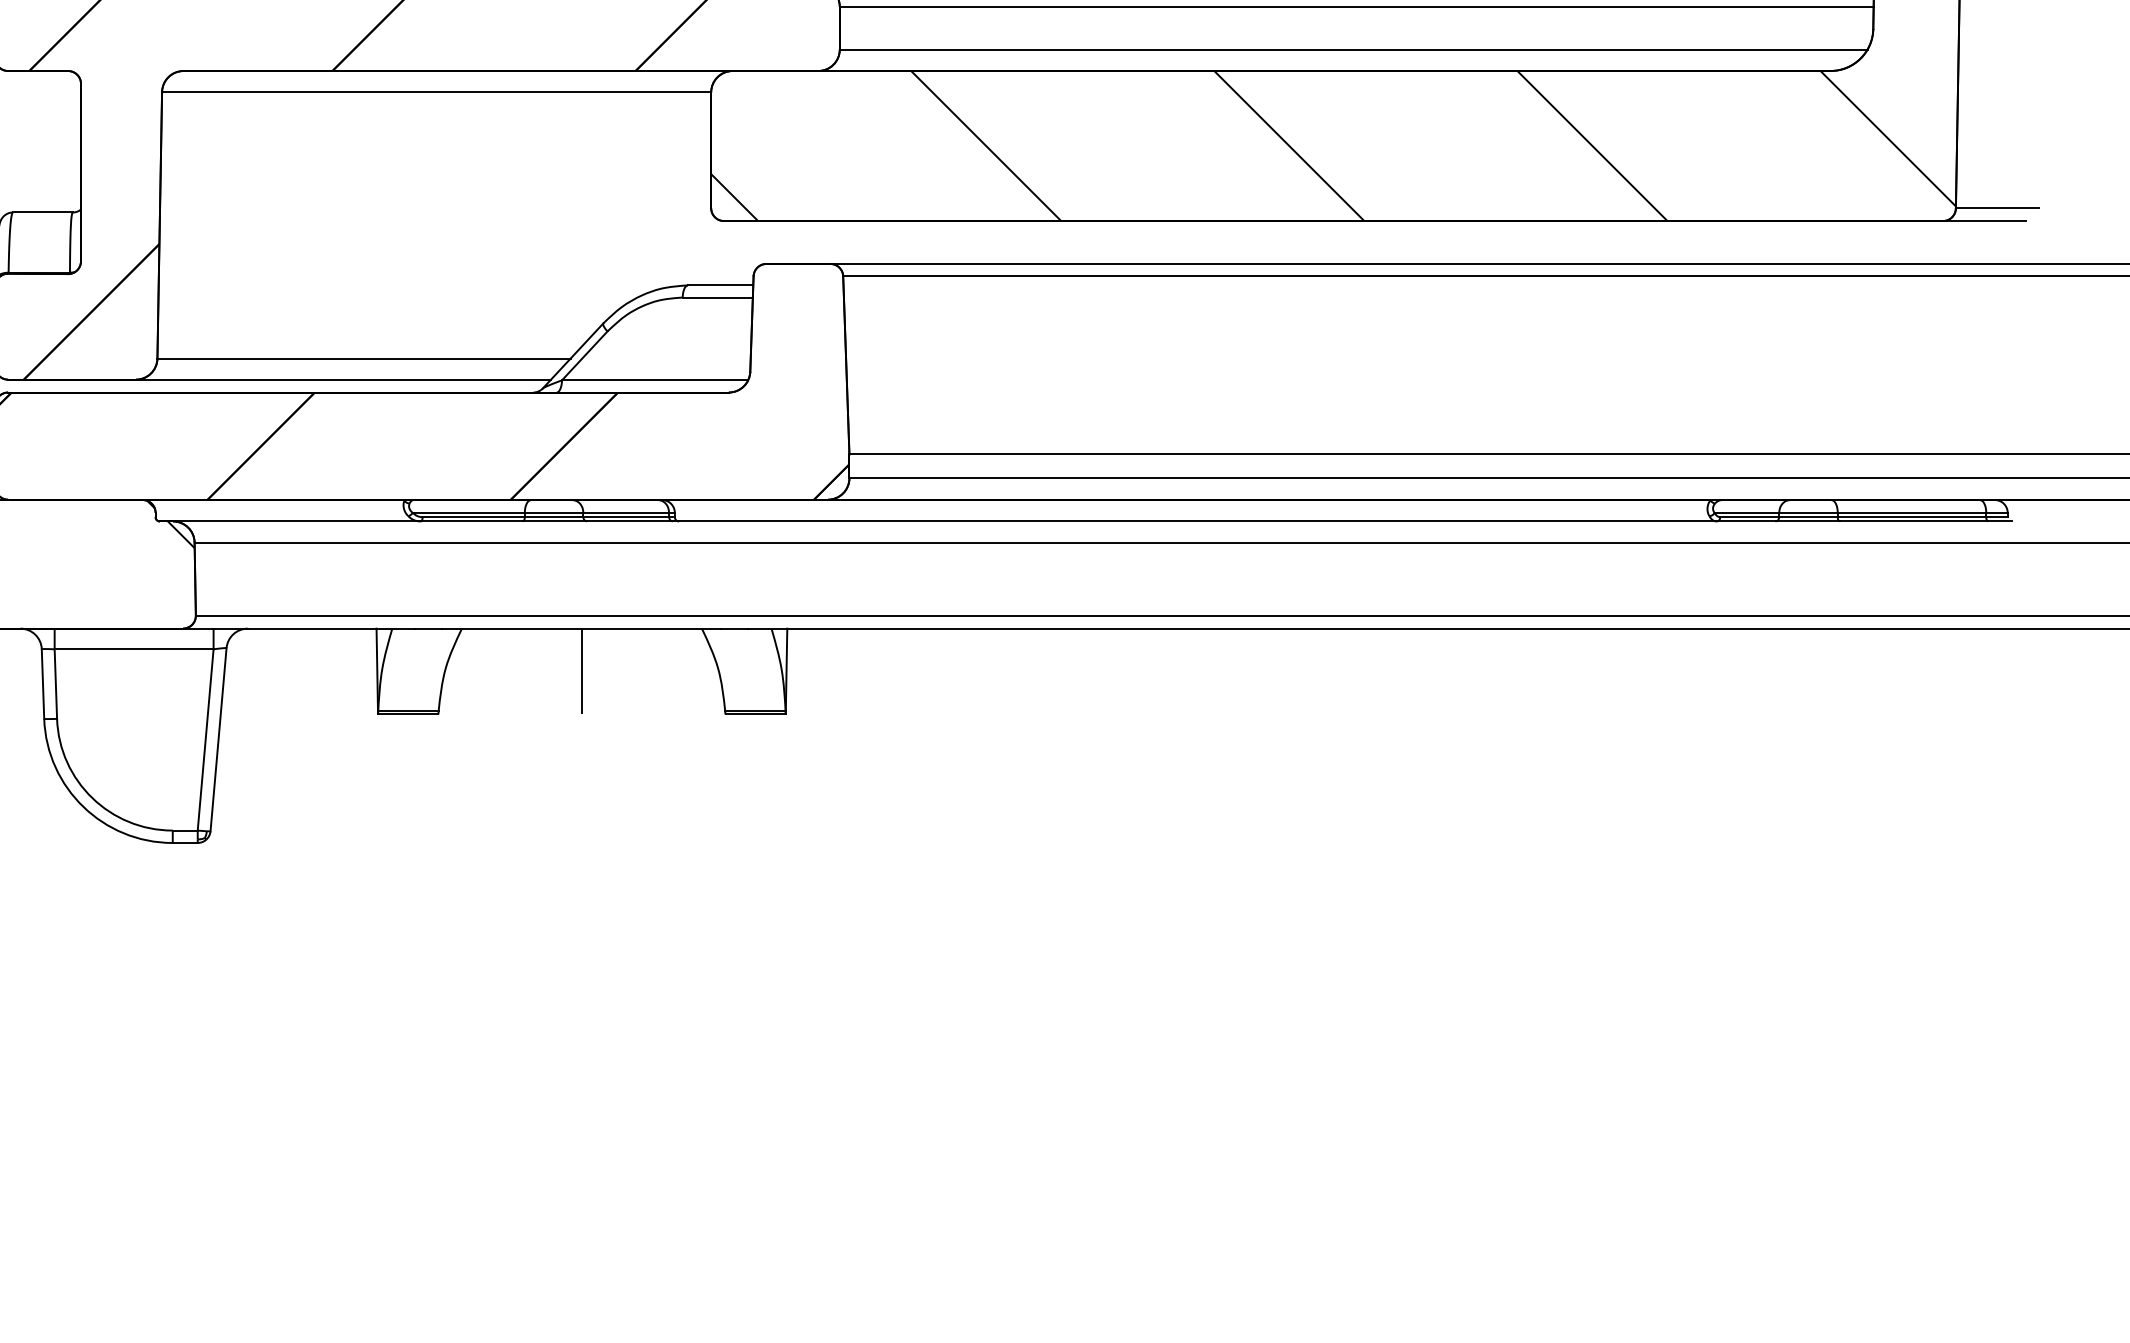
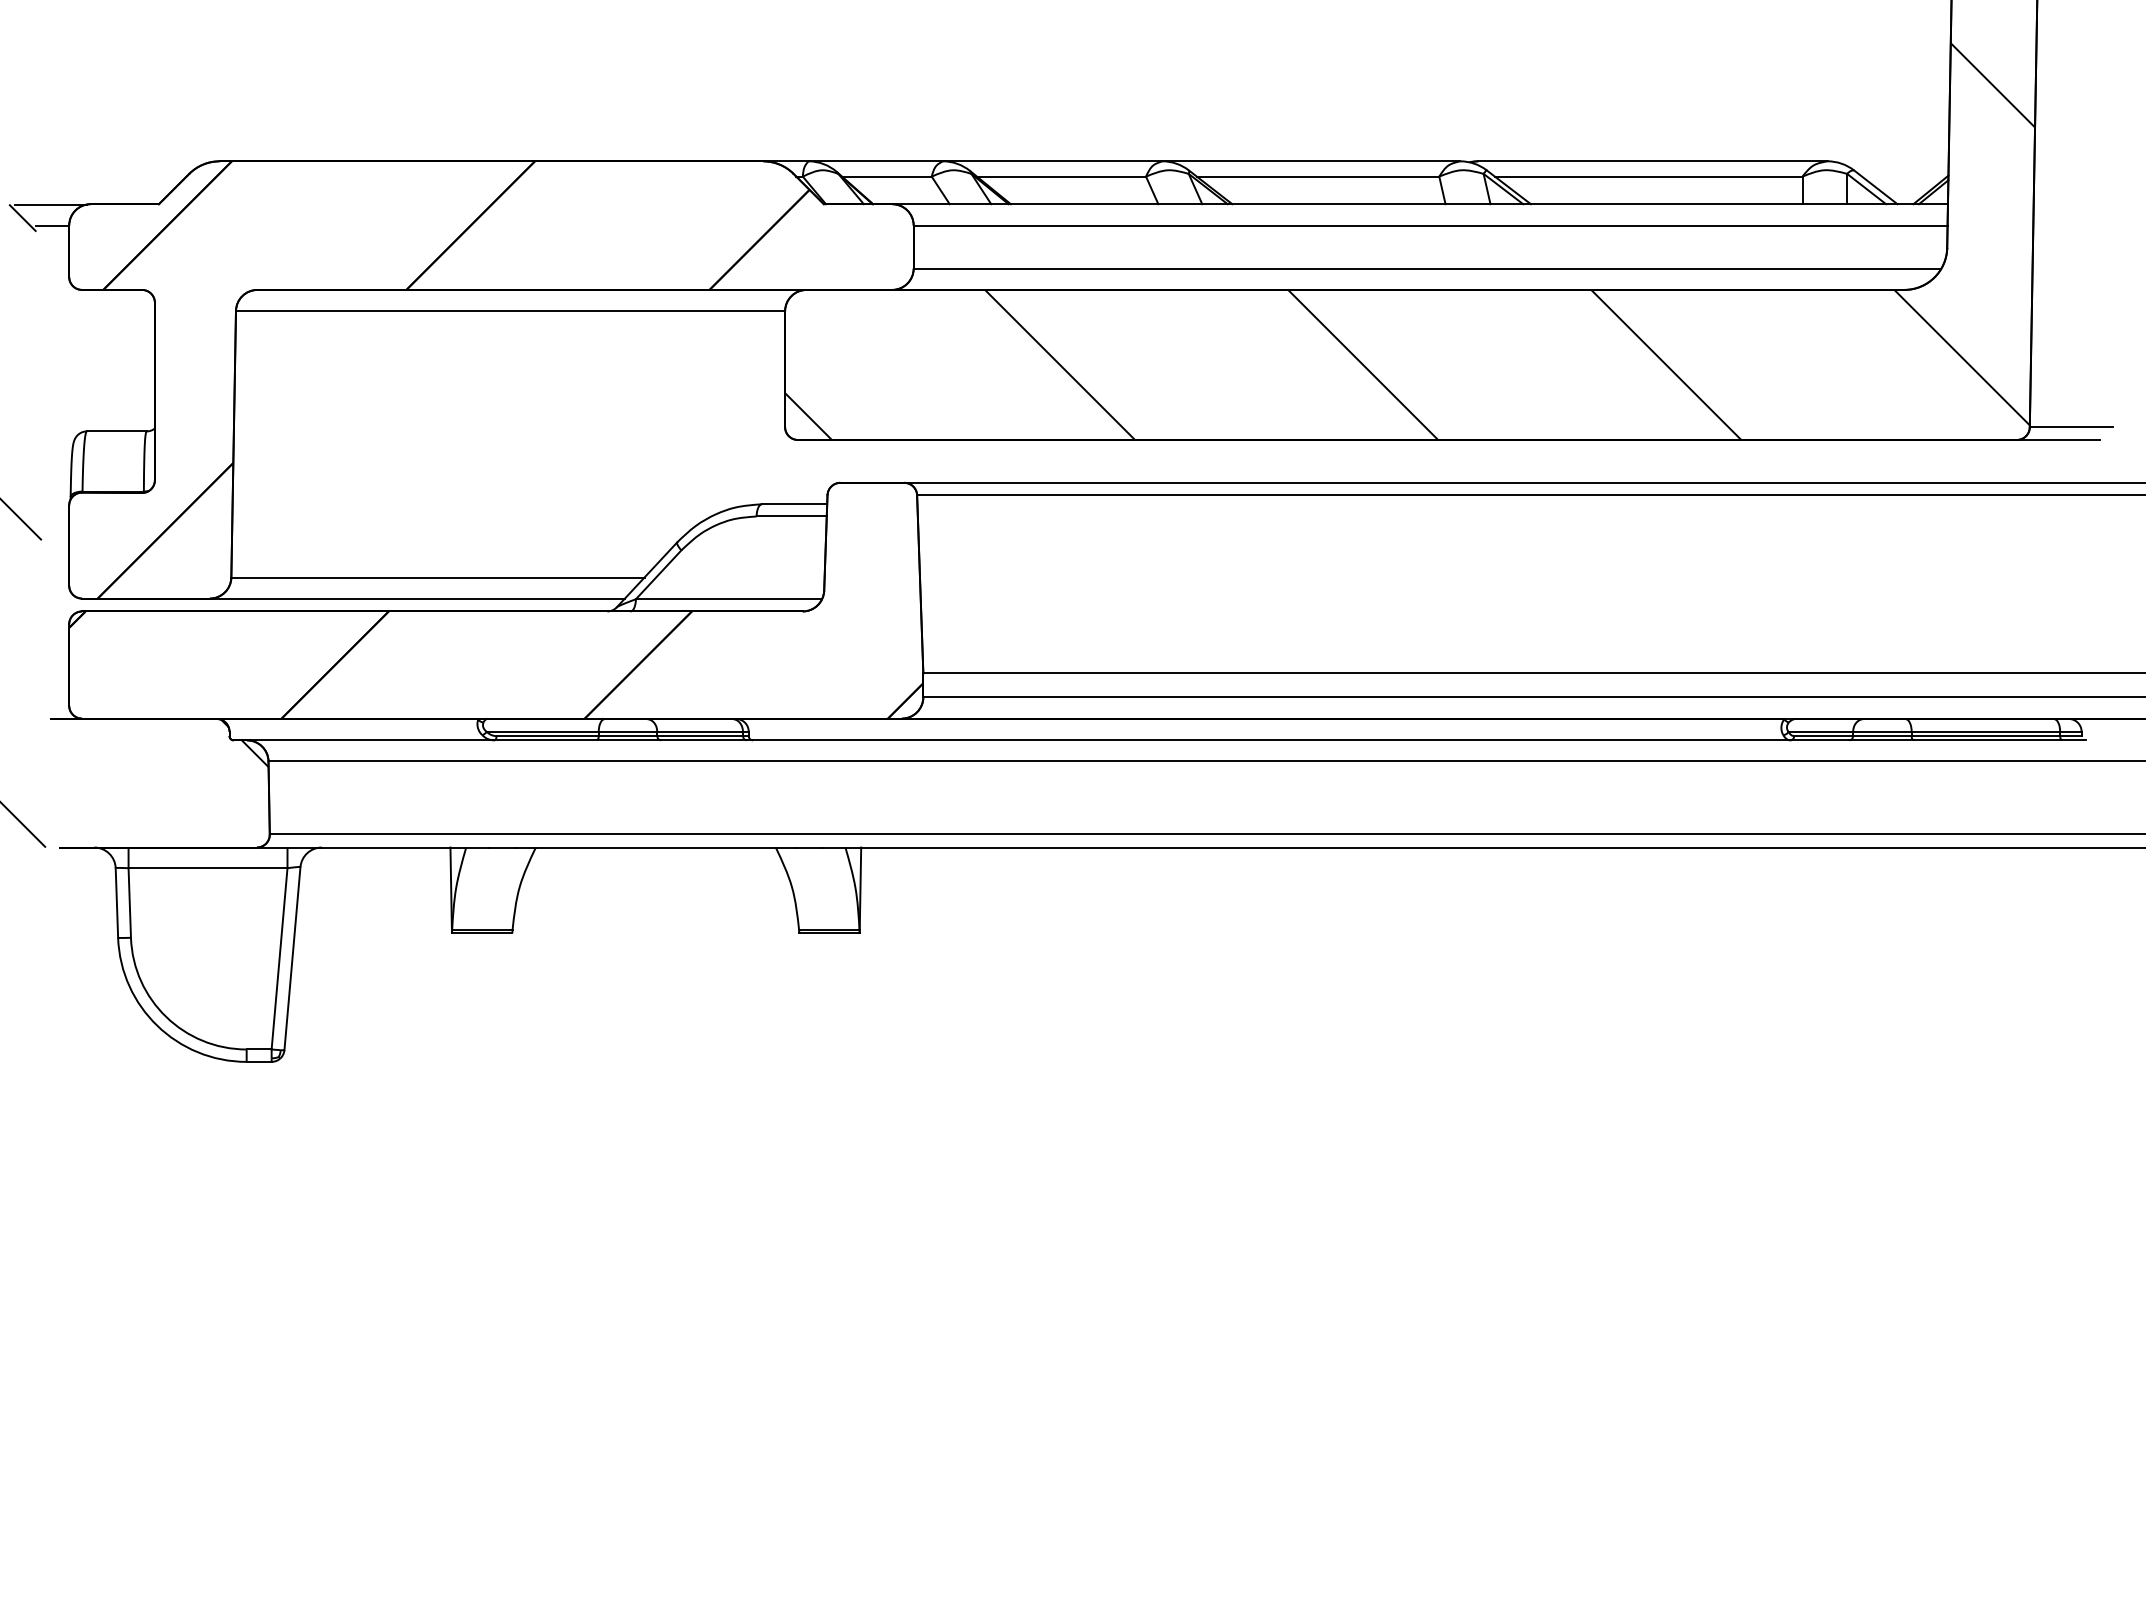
line: (581, 670) -> (655, 889), removed

